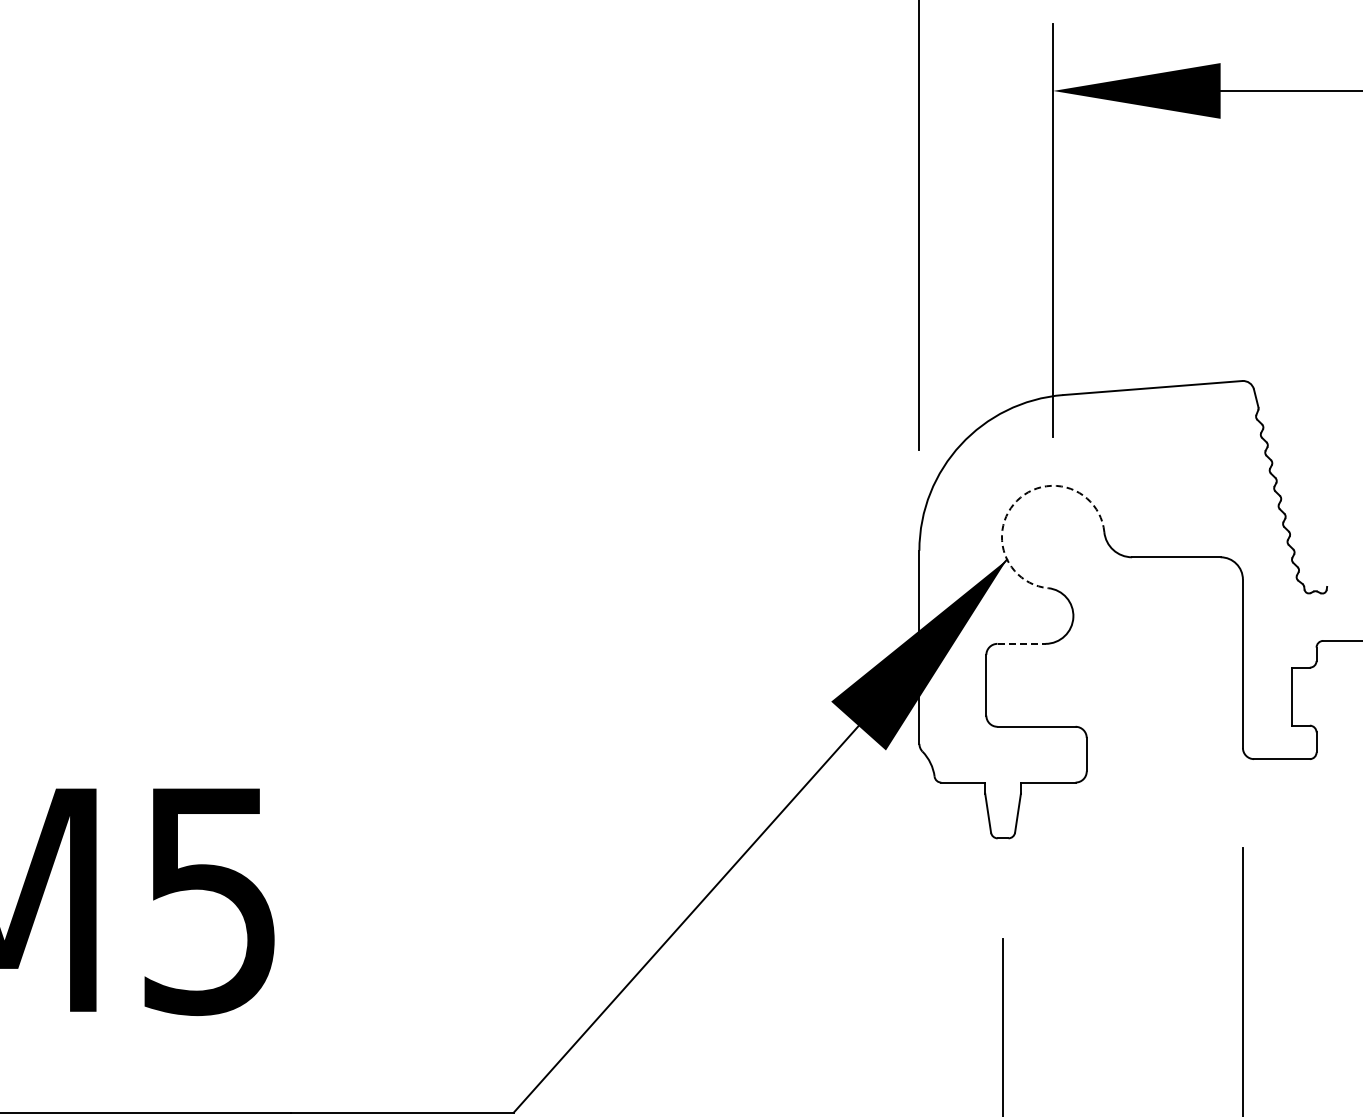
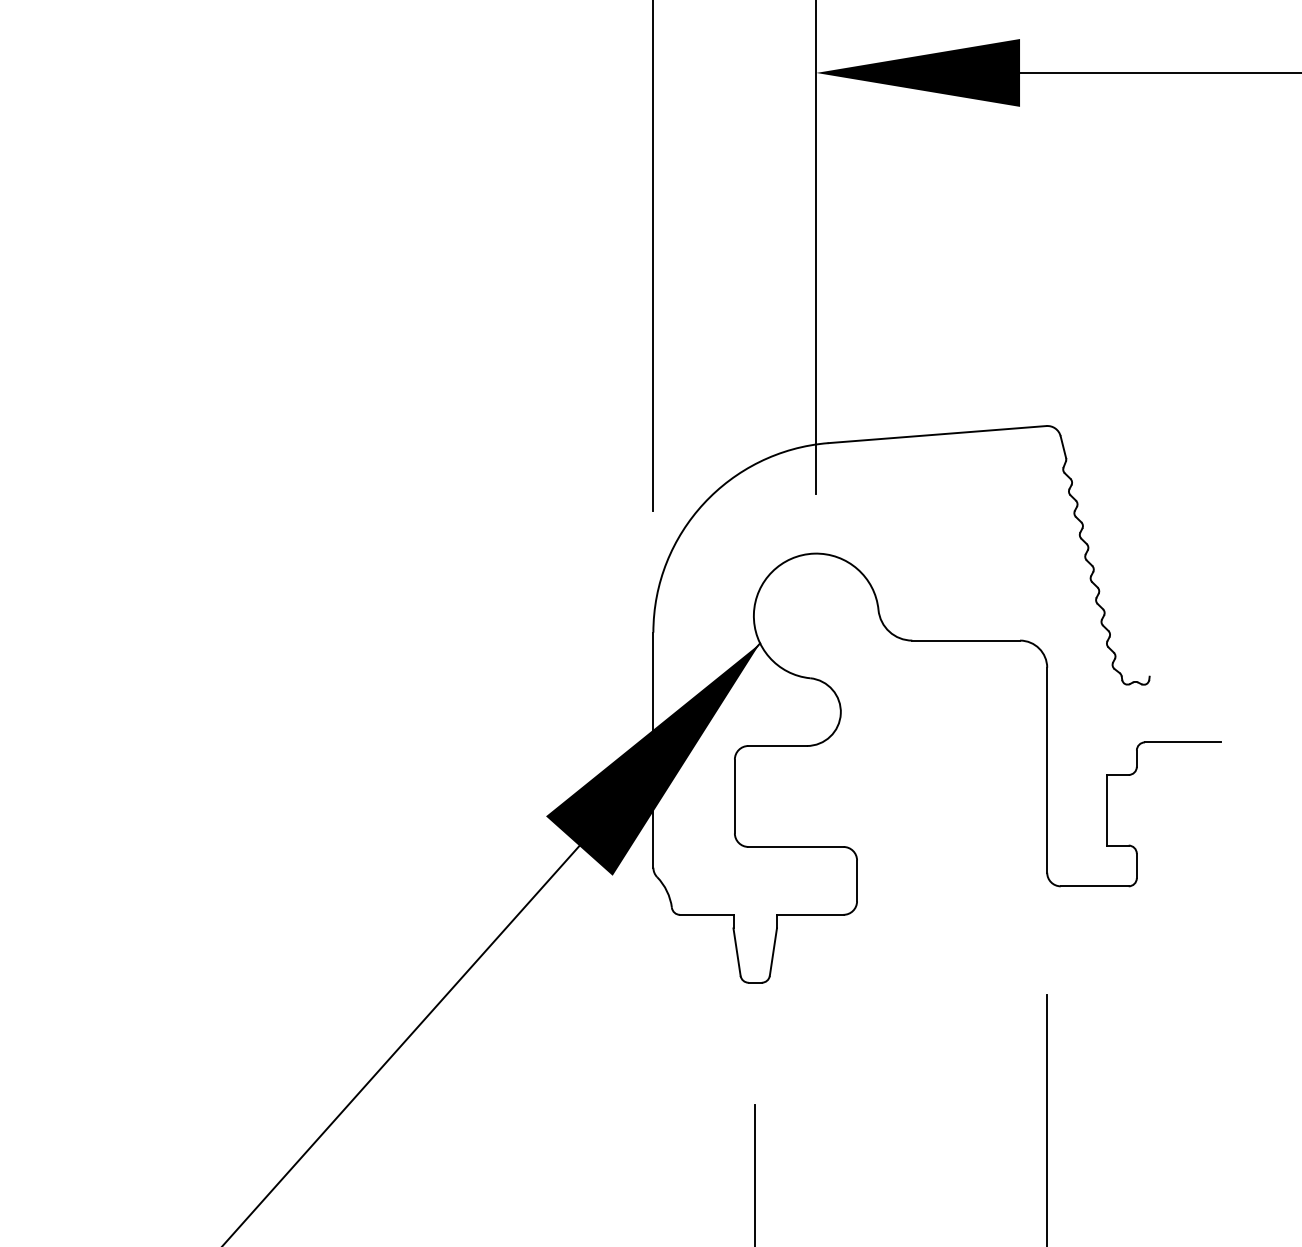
arc: (1016, 500) -> (771, 571), dashed -> solid
line: (1022, 643) -> (778, 745), dashed -> solid

